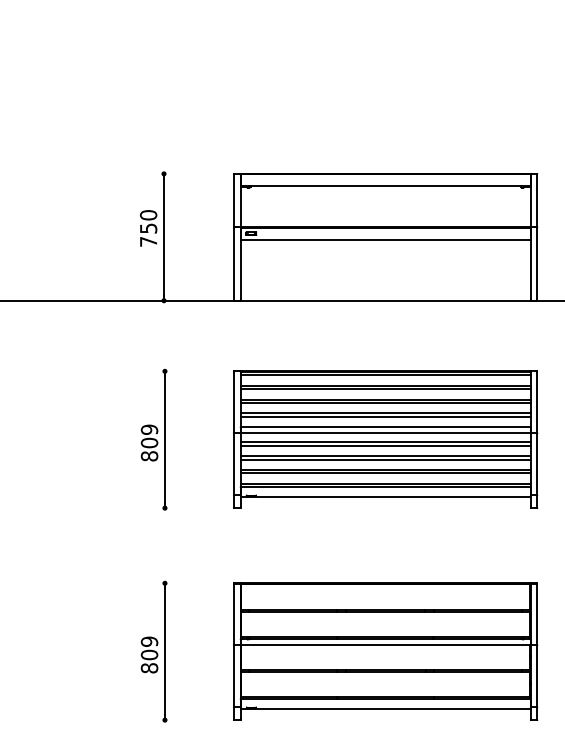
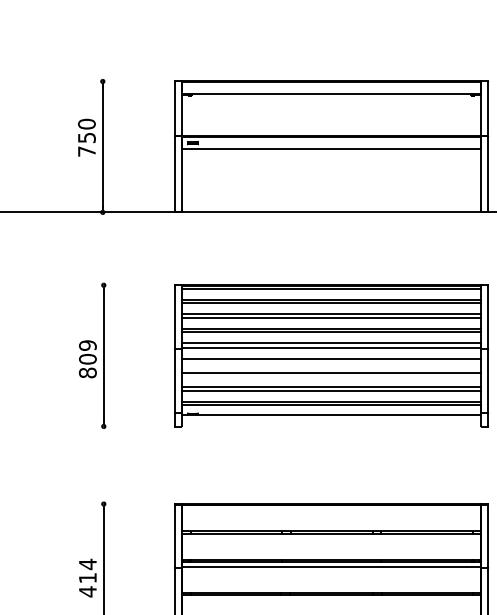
line: (385, 445) -> (331, 361), removed
line: (385, 459) -> (331, 376), removed
text: (149, 654) -> (87, 577), 809 -> 414

